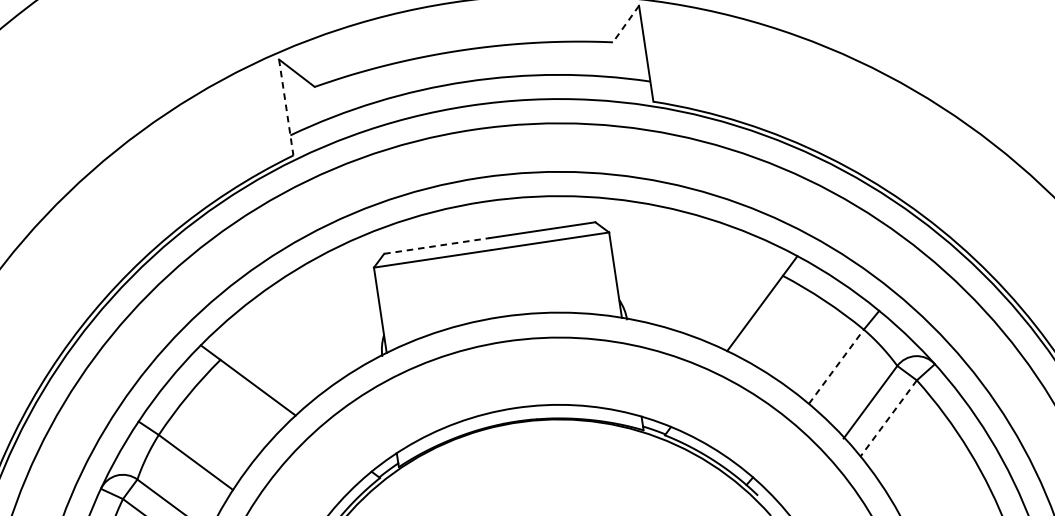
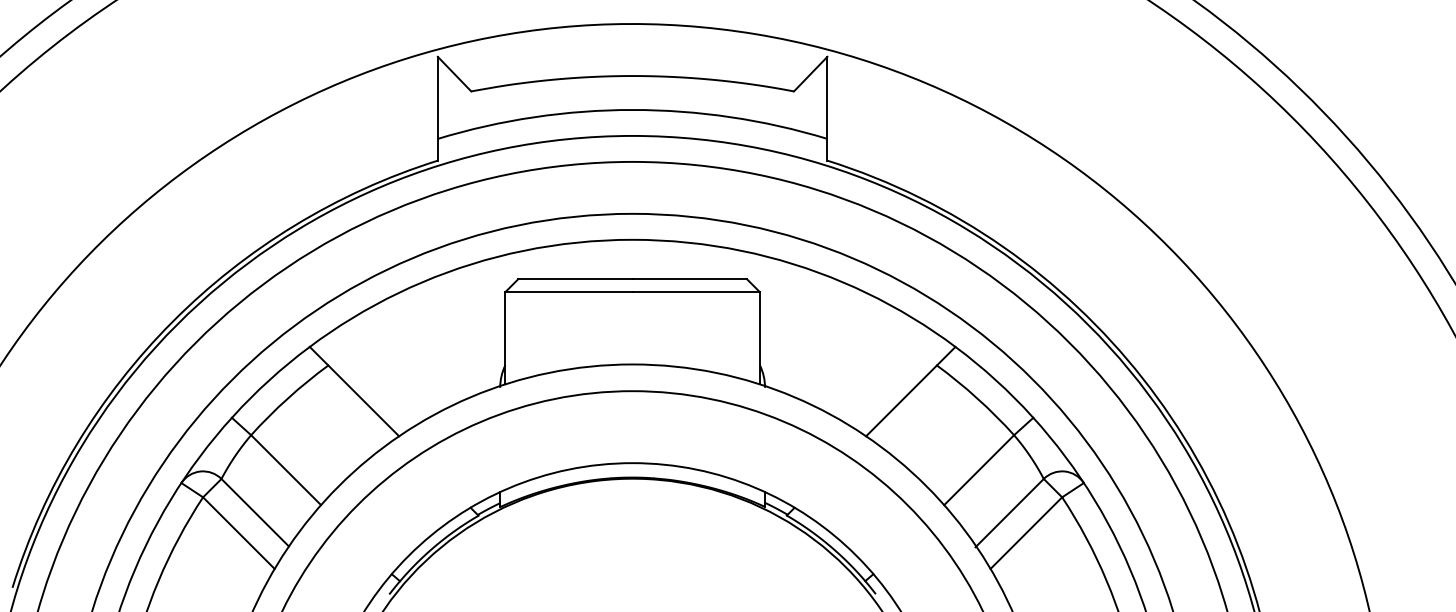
line: (625, 24) -> (810, 74), dashed -> solid
line: (285, 107) -> (437, 108), dashed -> solid
line: (437, 246) -> (576, 279), dashed -> solid
line: (836, 366) -> (979, 469), dashed -> solid
line: (888, 418) -> (1026, 533), dashed -> solid

